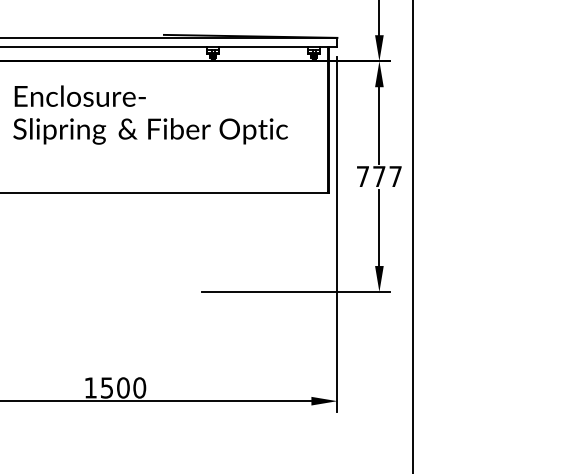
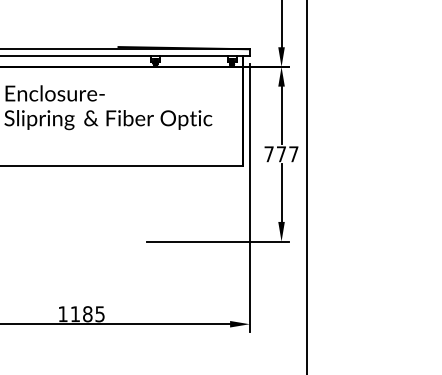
text: (123, 388) -> (87, 314), 1500 -> 1185

